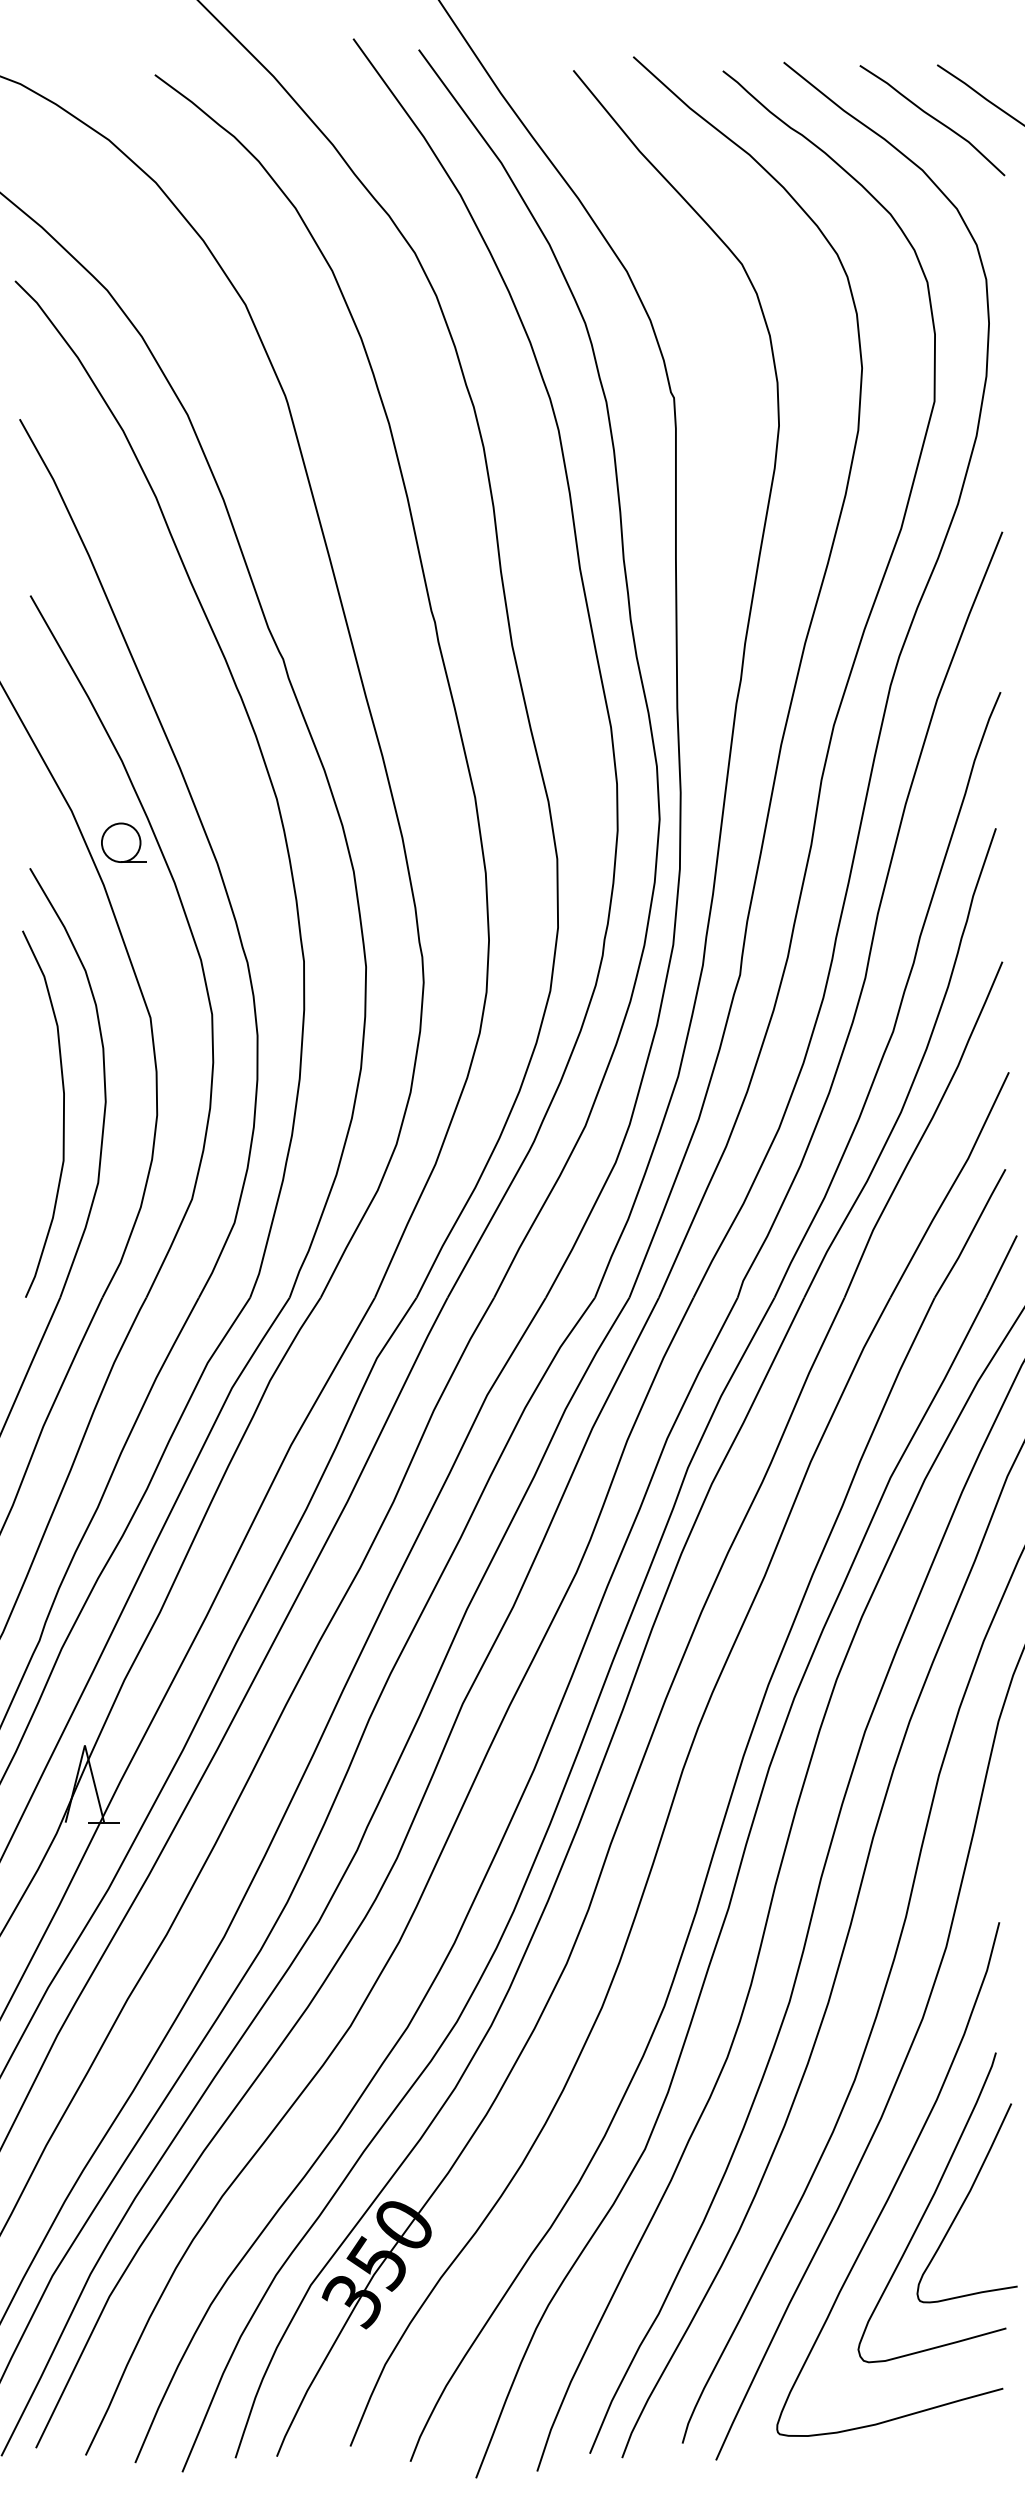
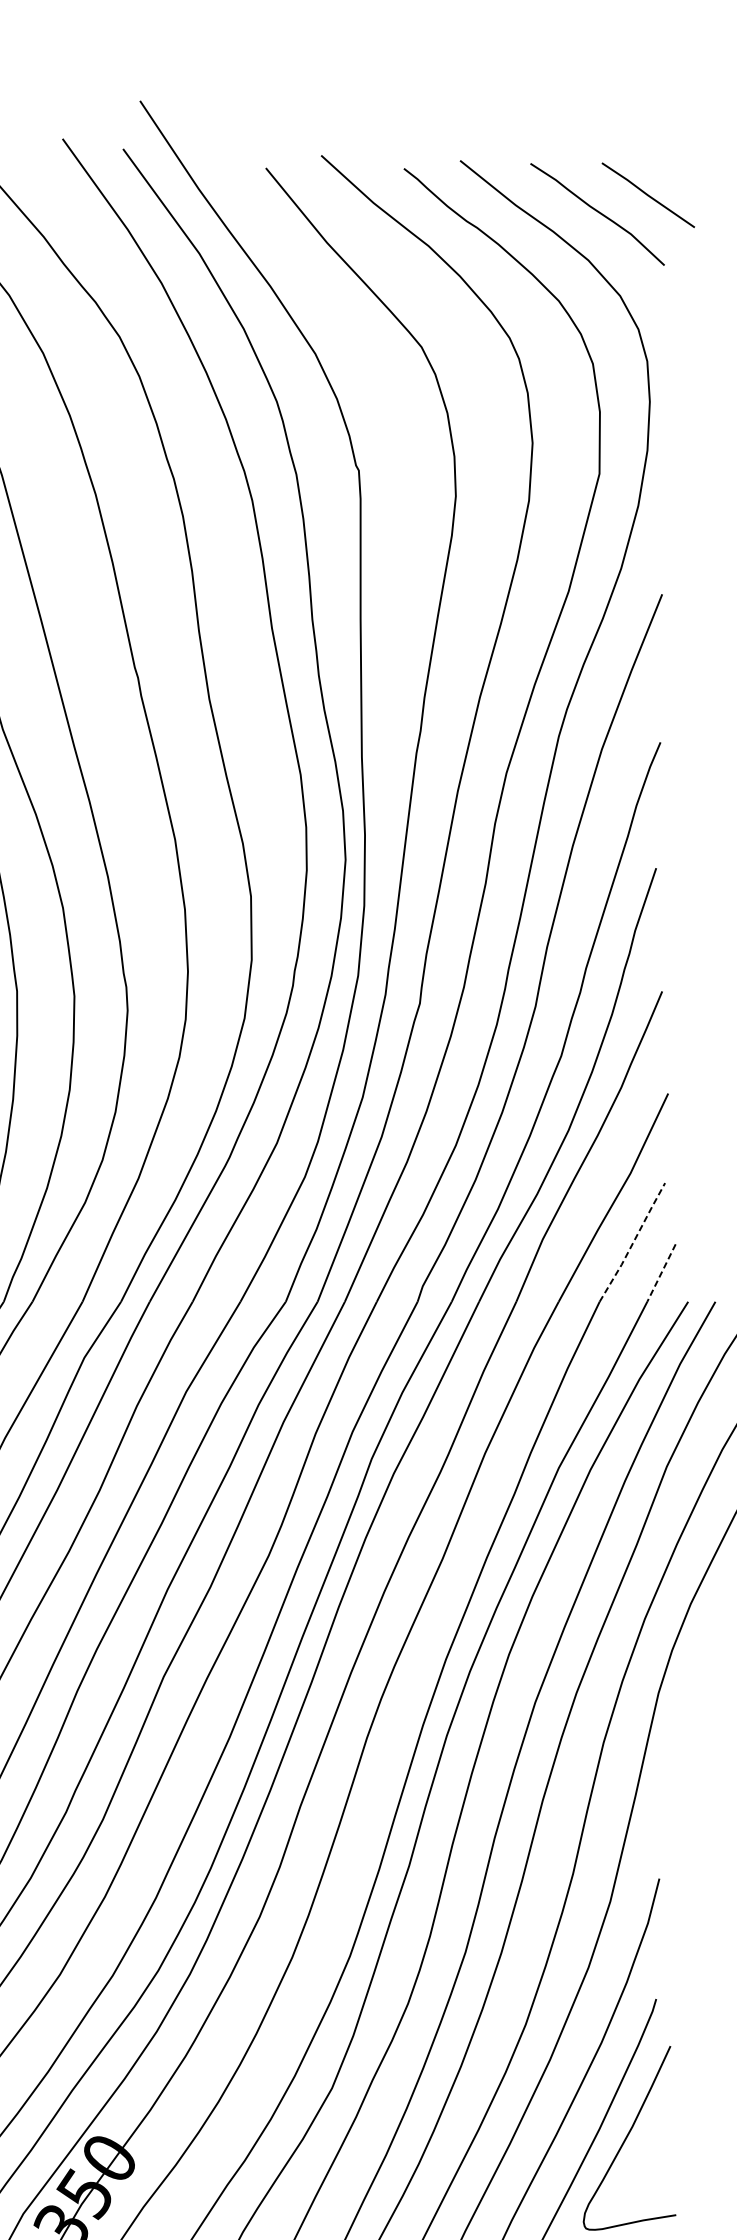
line: (971, 1233) -> (633, 1242), solid -> dashed
line: (1001, 1266) -> (661, 1272), solid -> dashed

